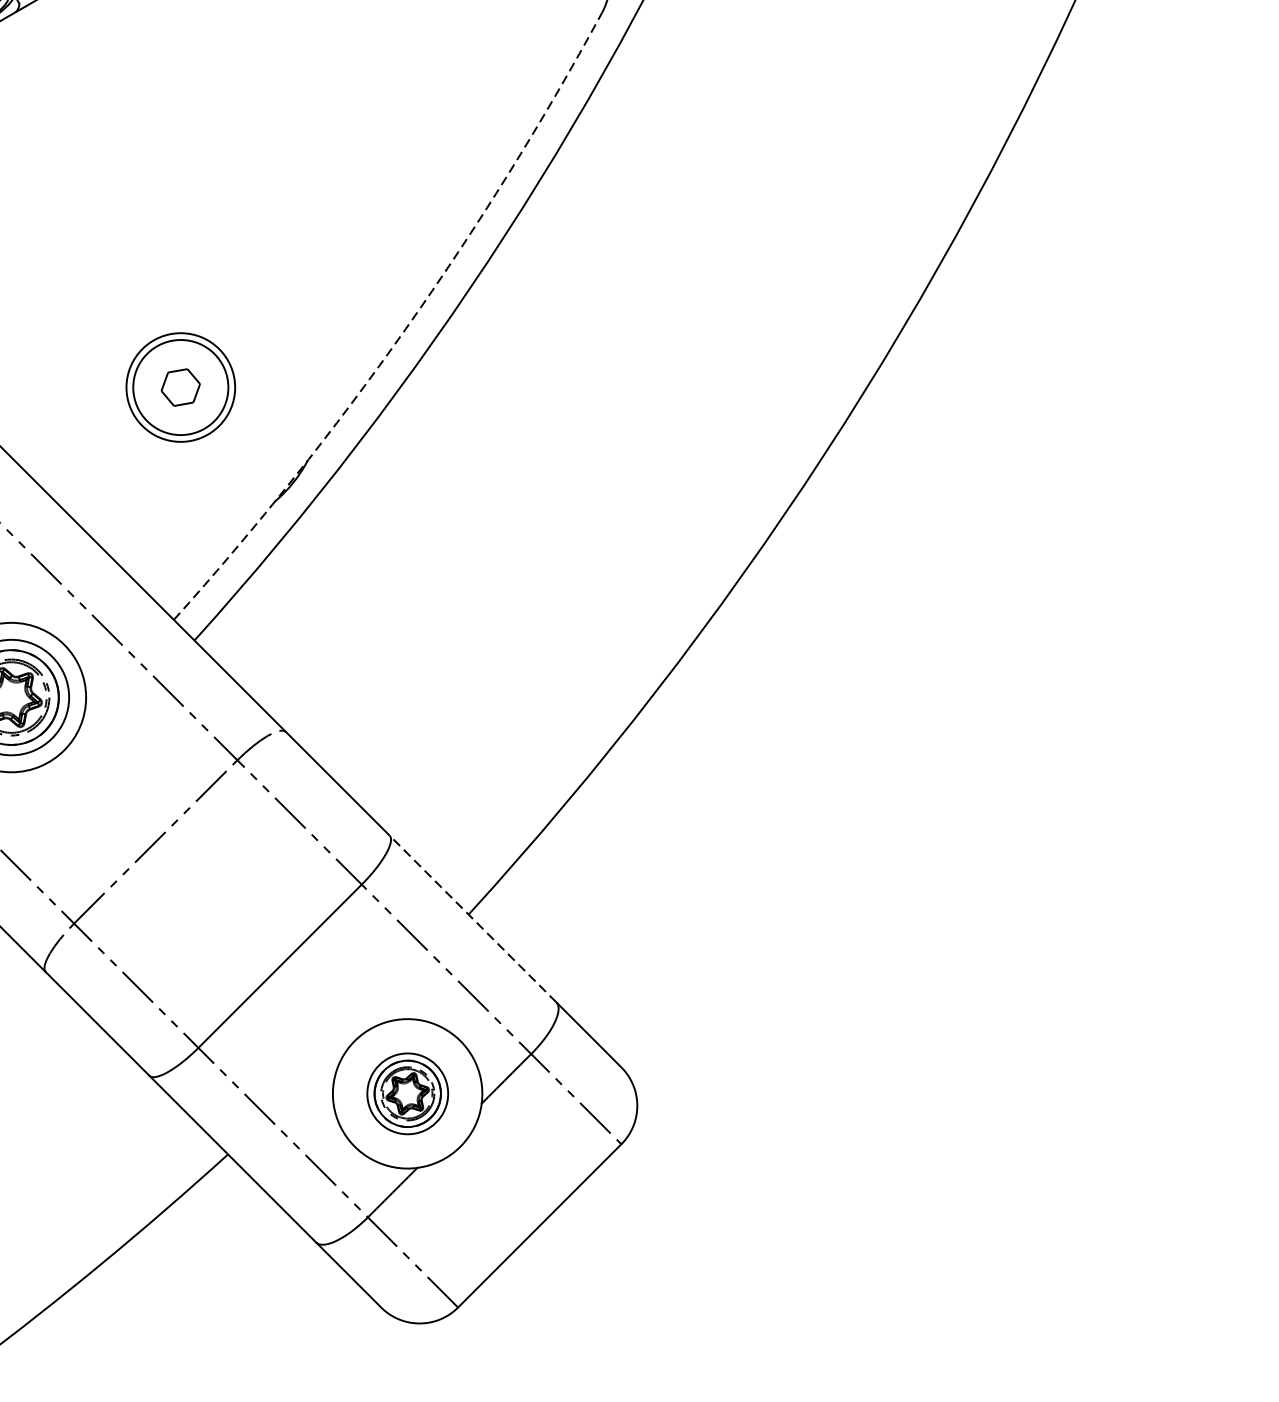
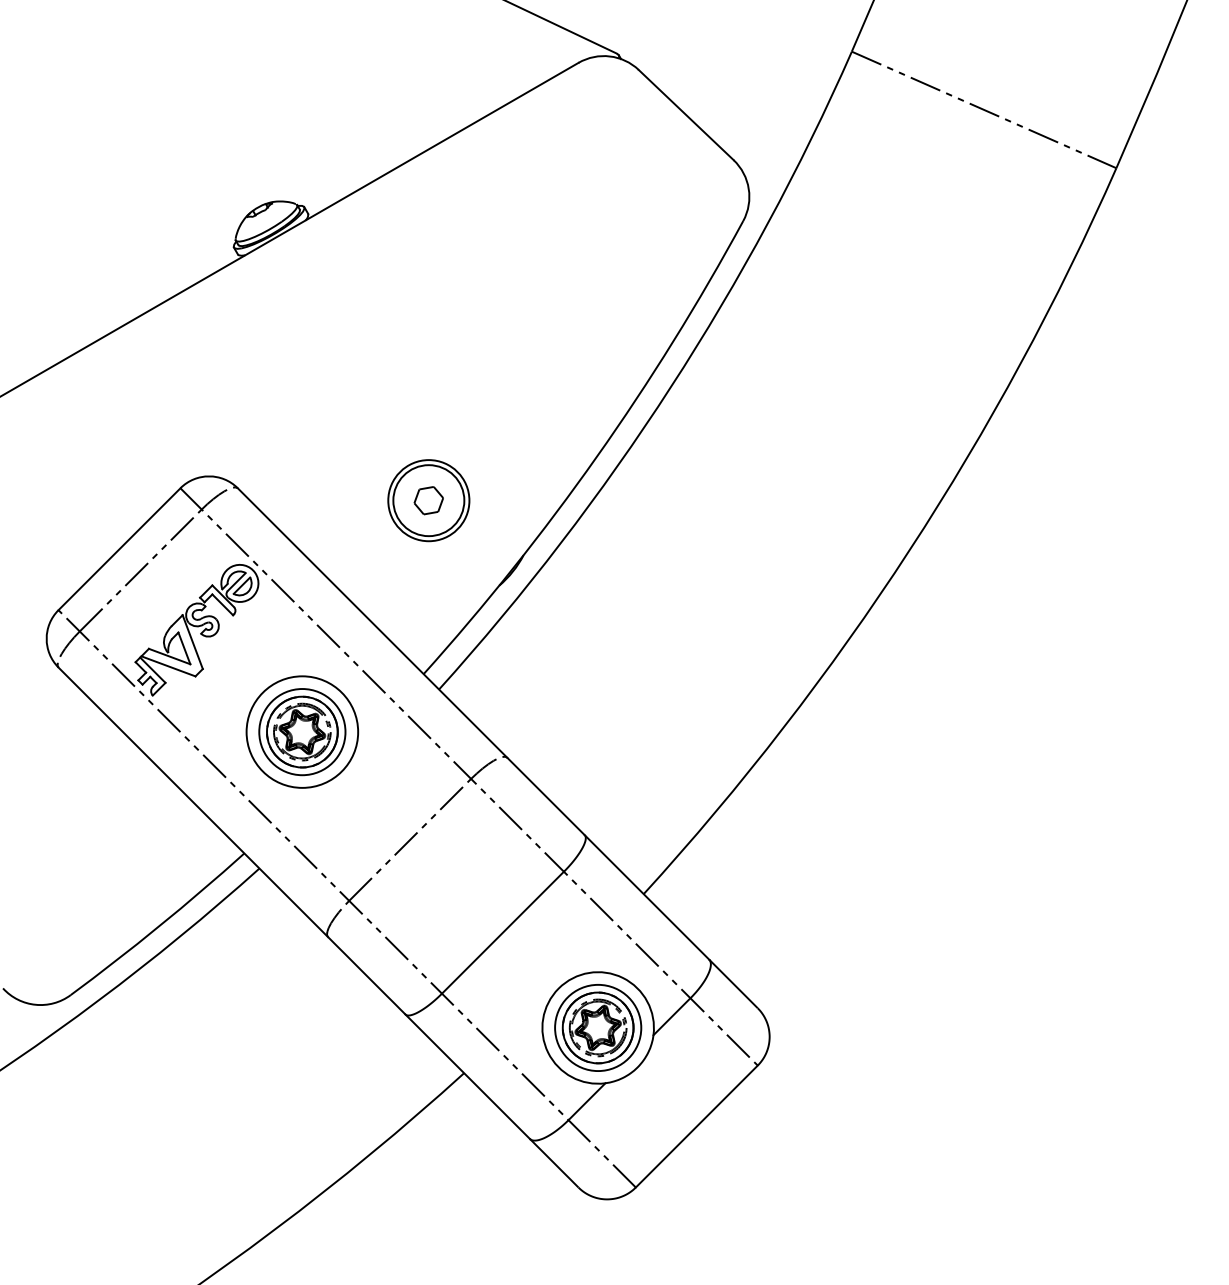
arc: (405, 328) -> (596, 456), dashed -> solid
line: (472, 919) -> (646, 897), dashed -> solid
part: (408, 1093) -> (598, 1027), size x1.43

